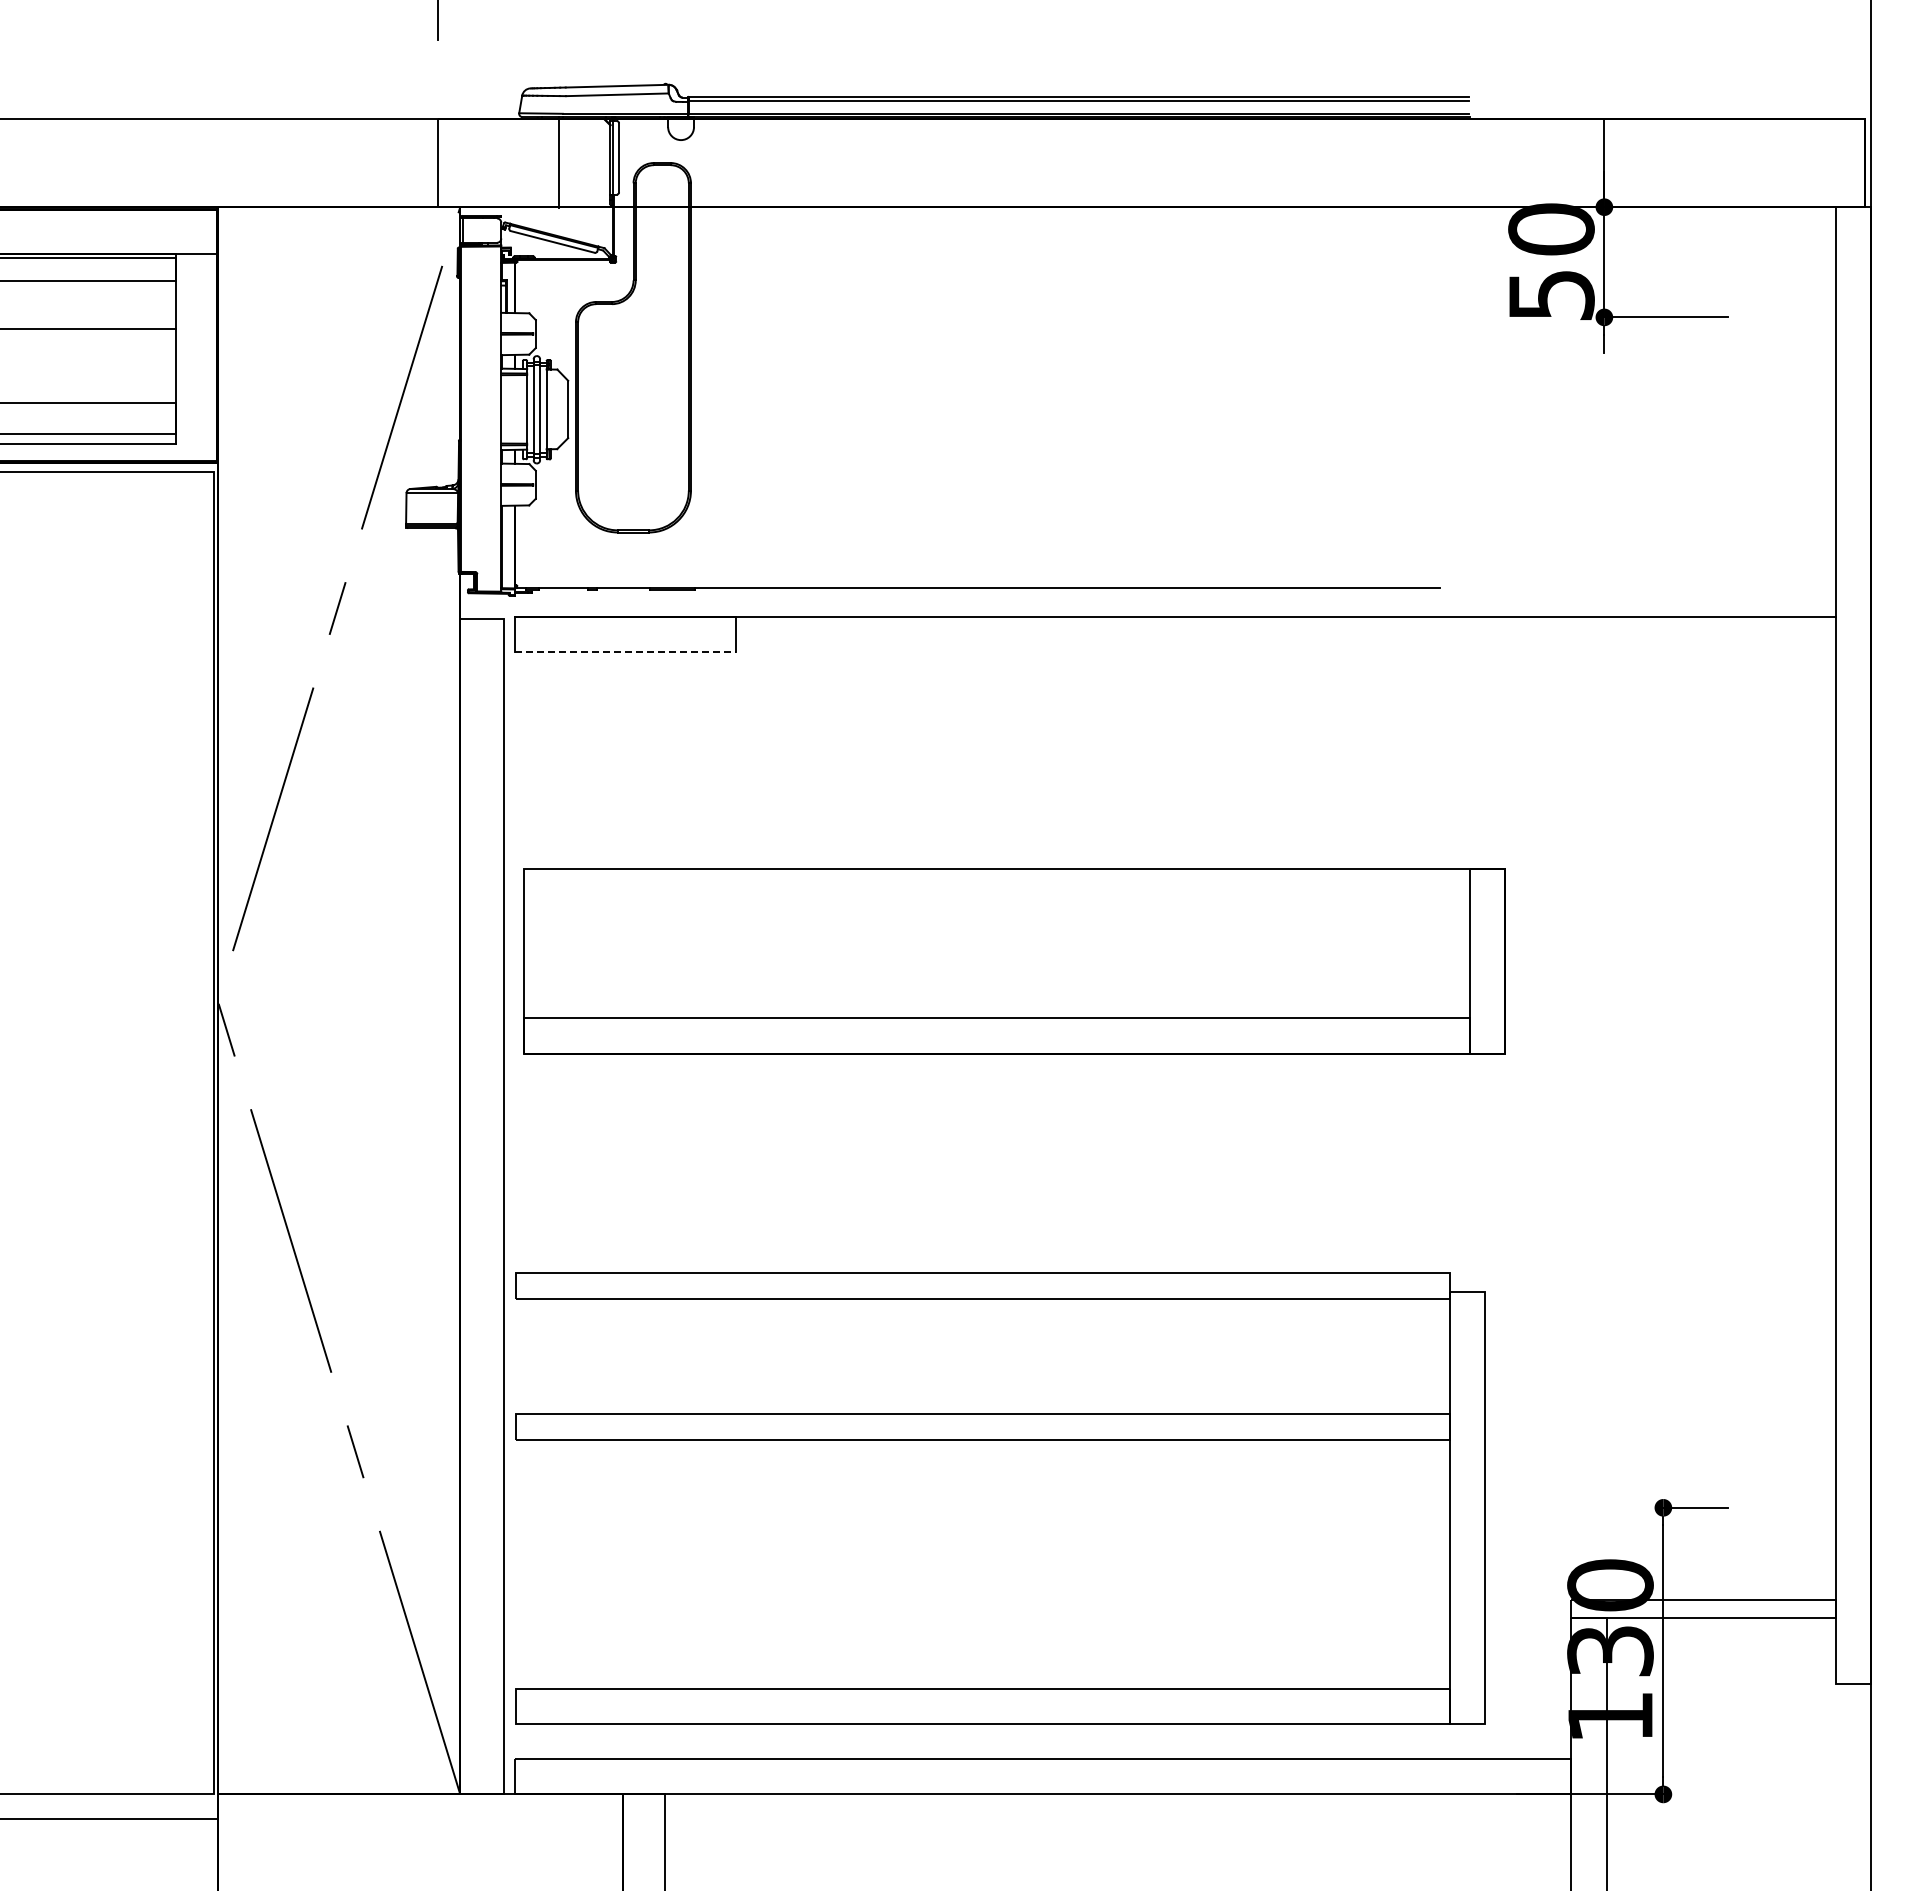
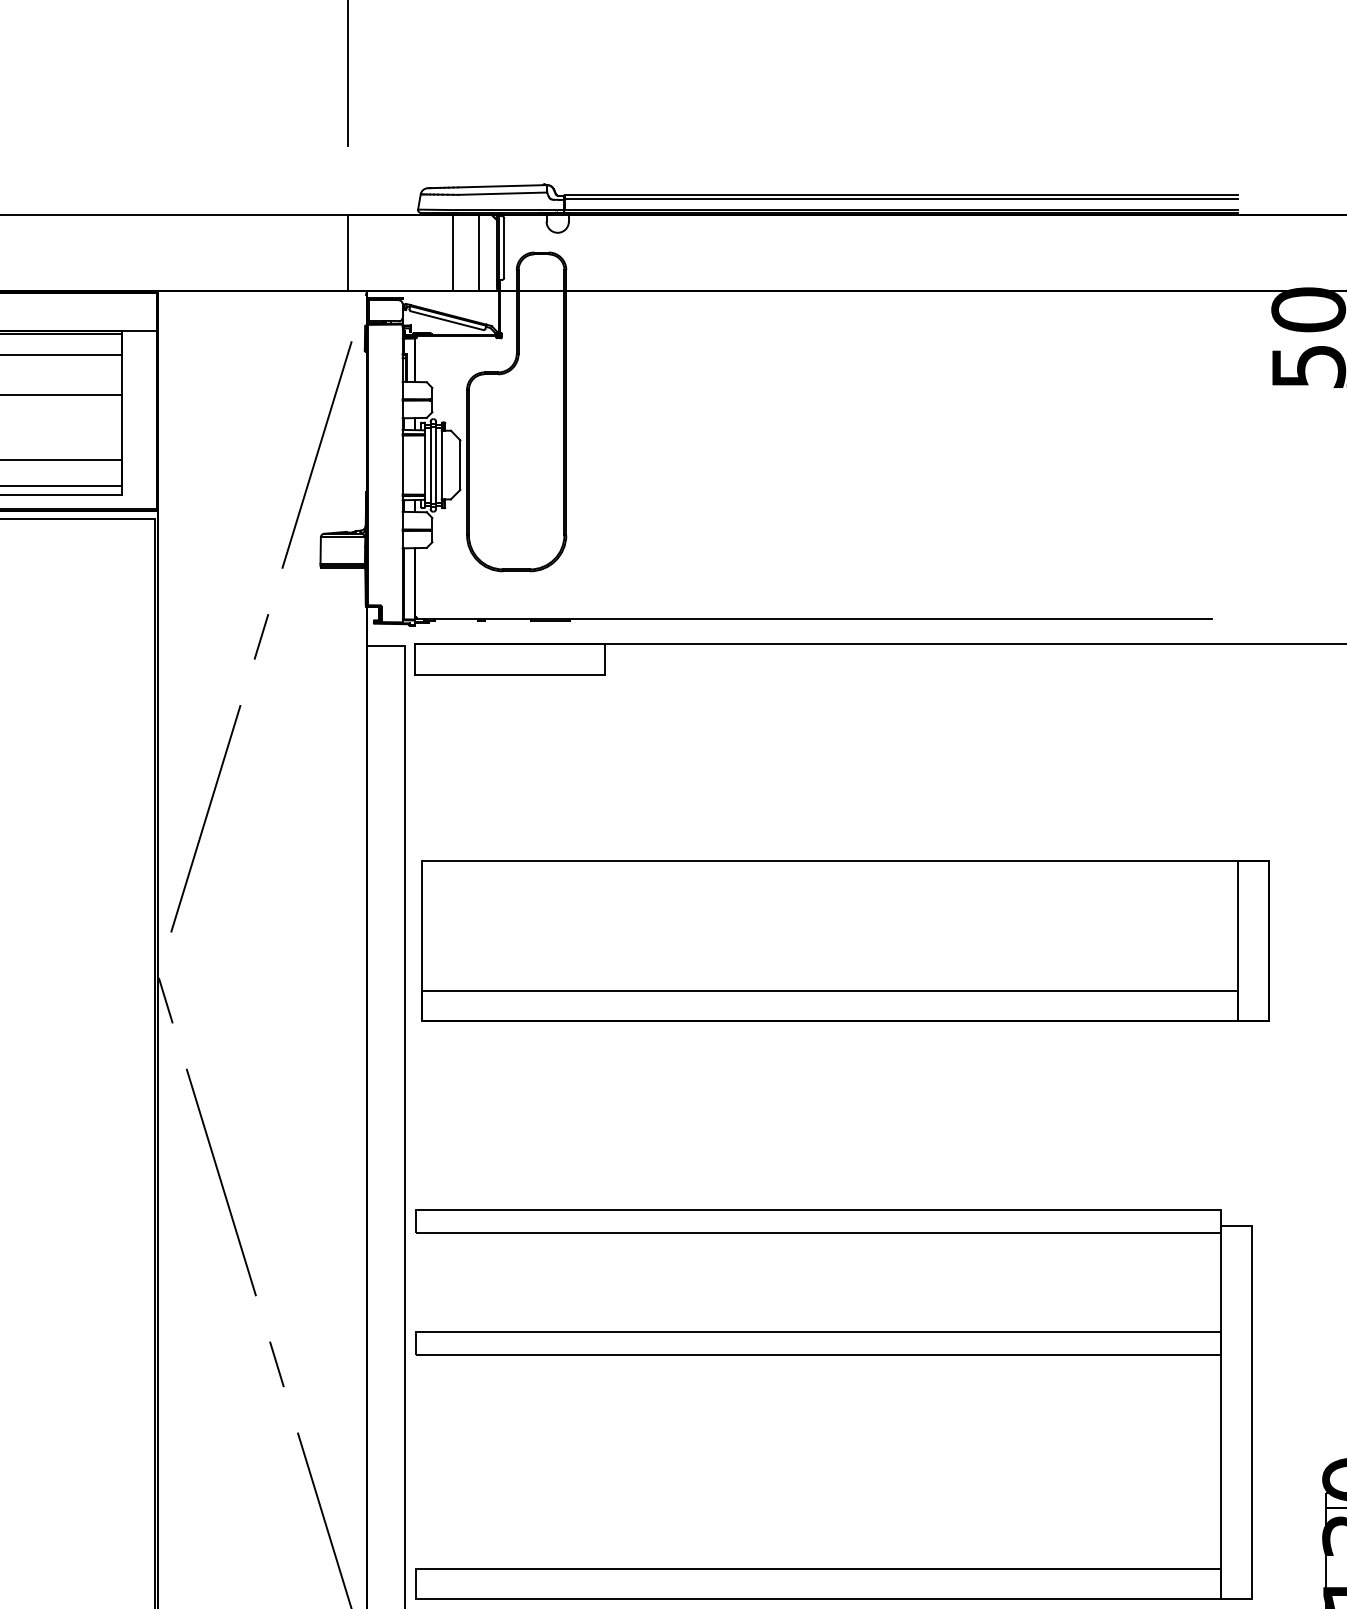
line: (590, 163) -> (479, 252), added
line: (626, 652) -> (510, 674), dashed -> solid

